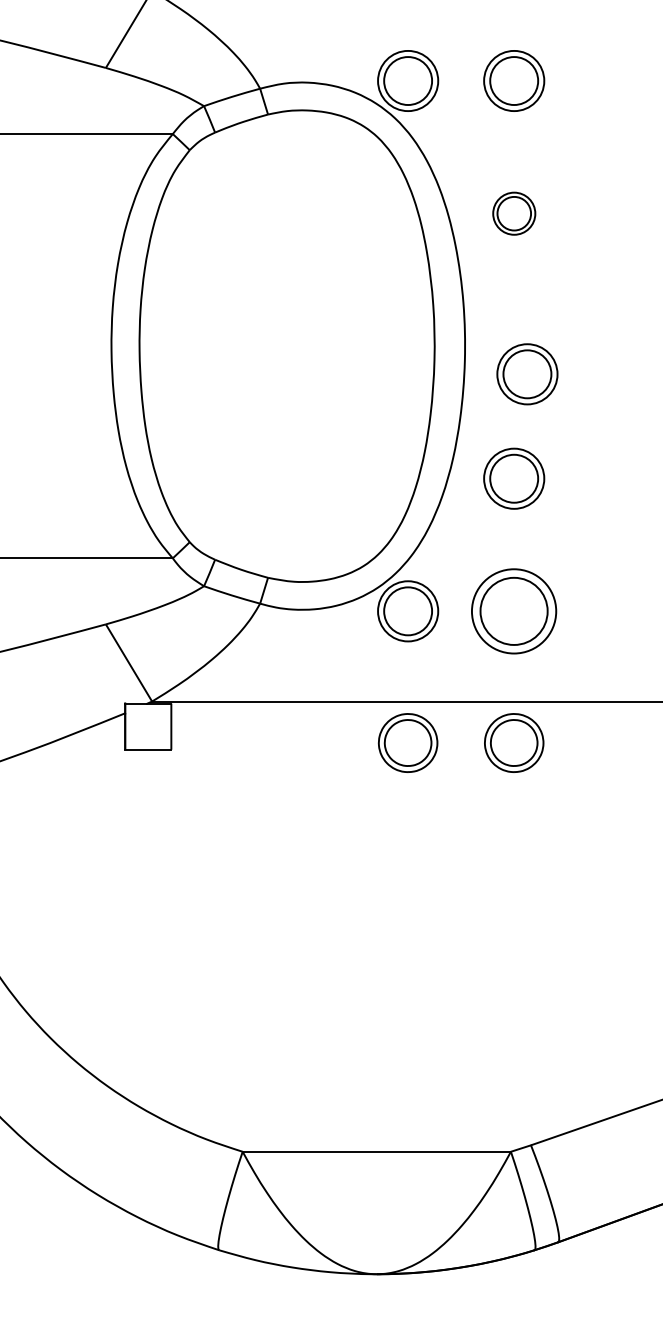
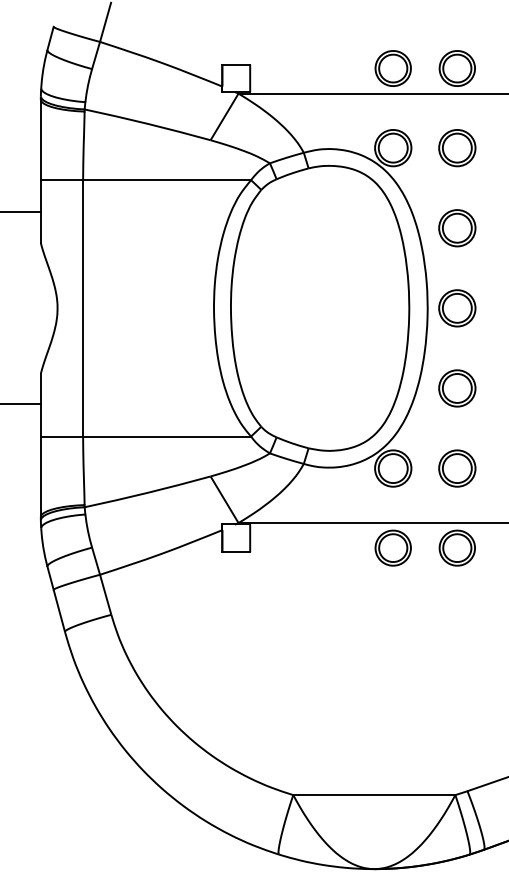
part: (514, 214) -> (457, 228), size x1.43
part: (527, 374) -> (457, 308), moved
part: (514, 611) -> (457, 468), size x0.71

